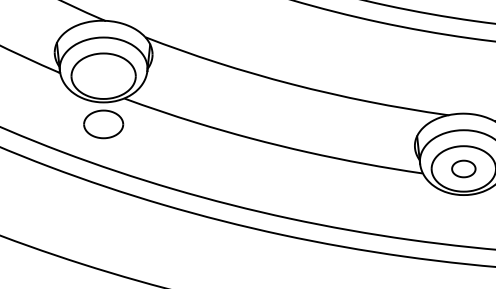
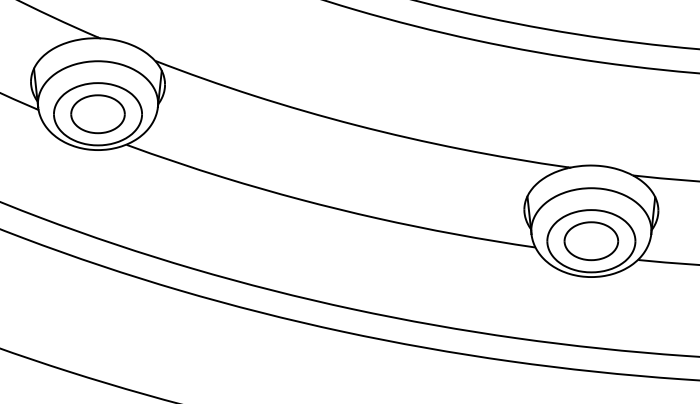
part: (103, 124) -> (97, 114), moved
part: (463, 169) -> (591, 241), size x1.67

